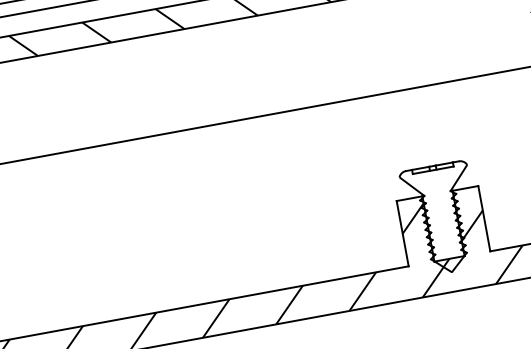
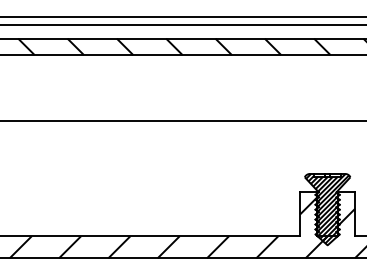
hatch: (441, 217) -> (327, 208), added

